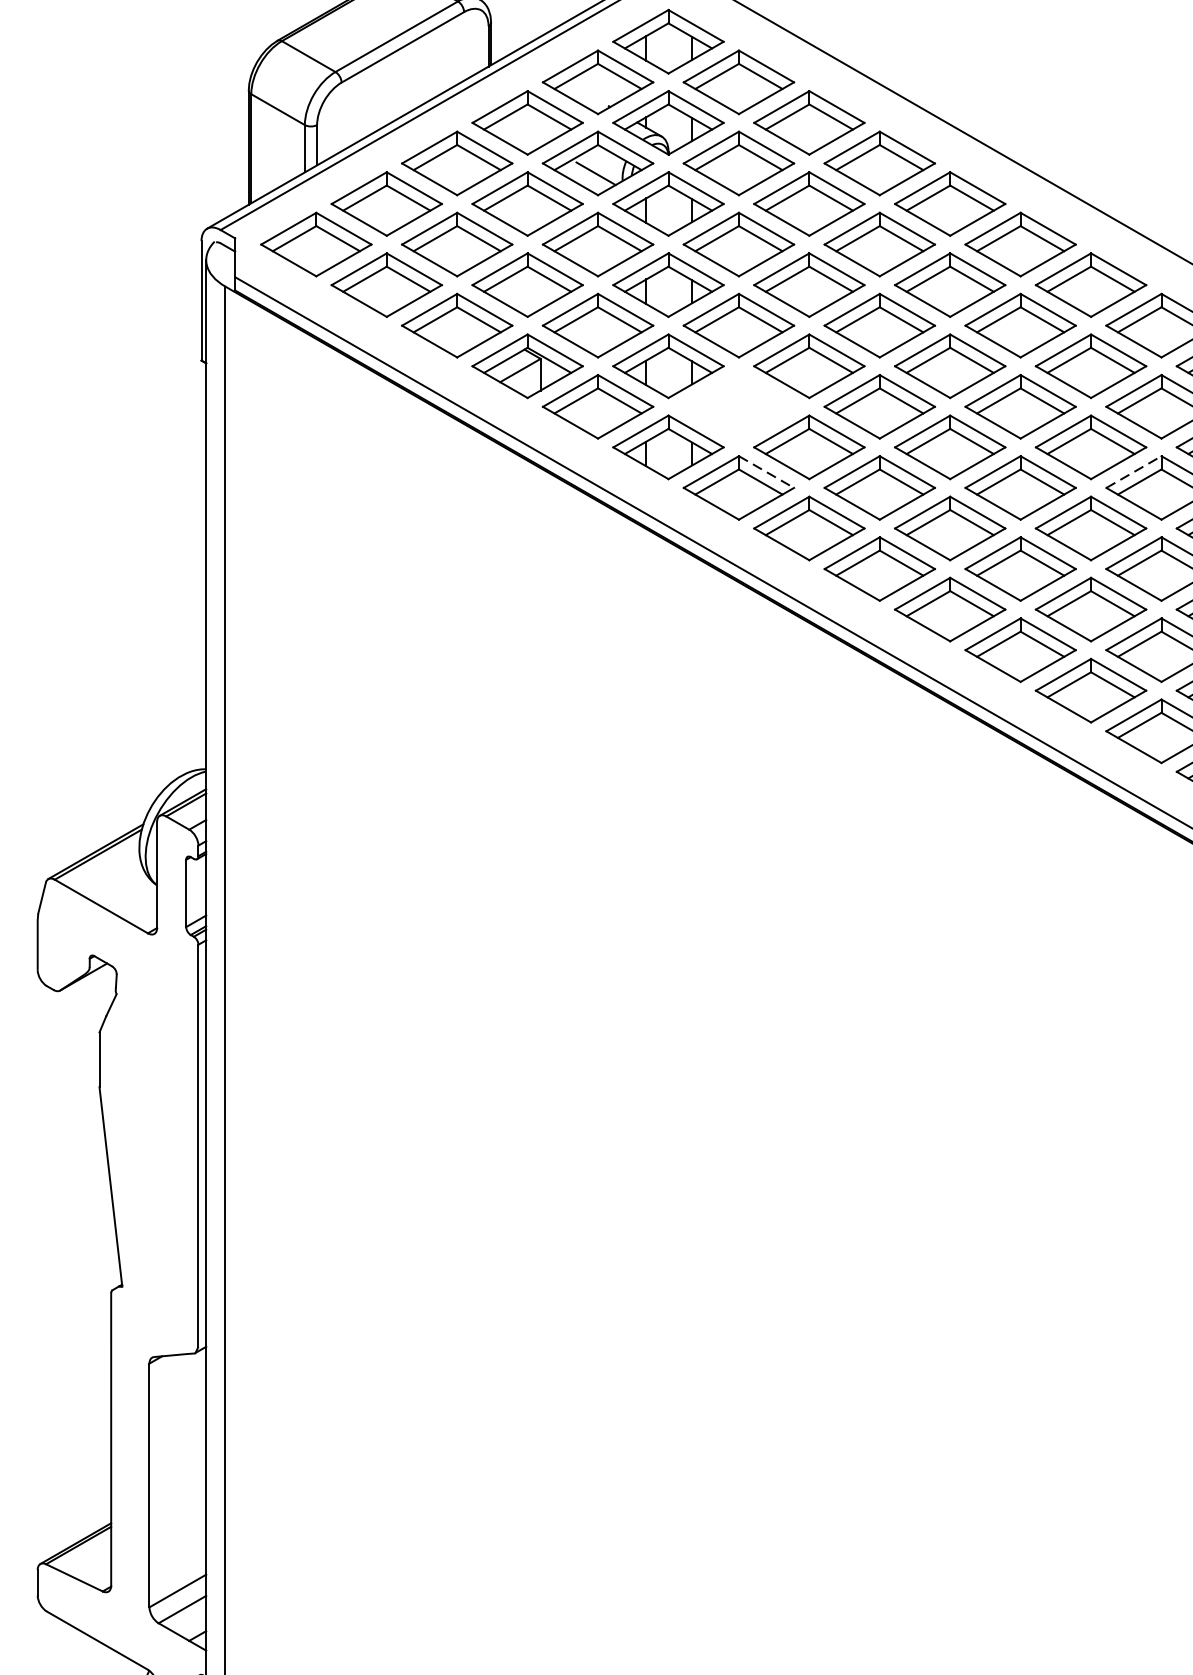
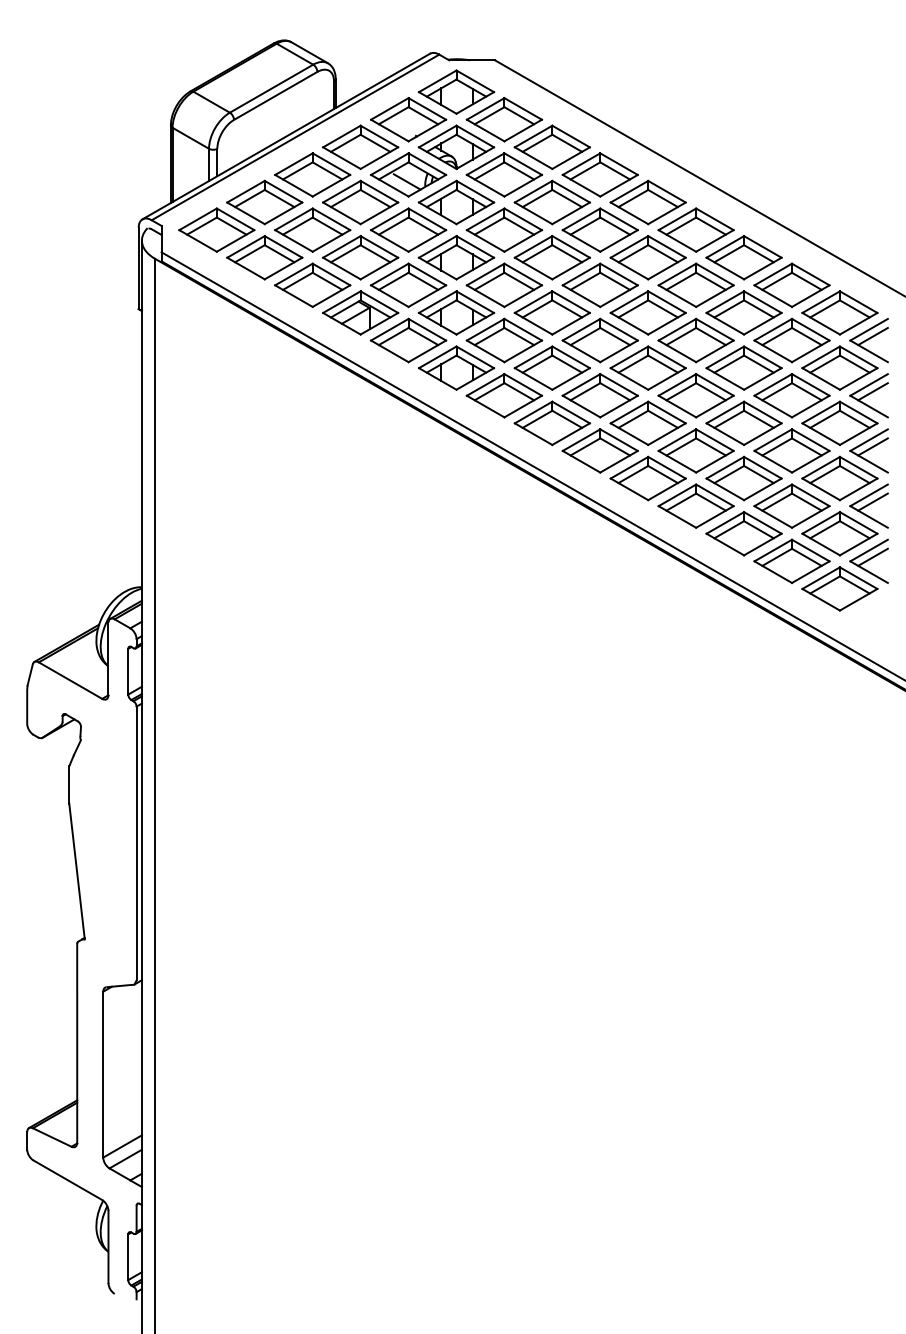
part: (739, 406) -> (504, 340), added
line: (766, 471) -> (523, 384), dashed -> solid
line: (1134, 471) -> (773, 384), dashed -> solid

